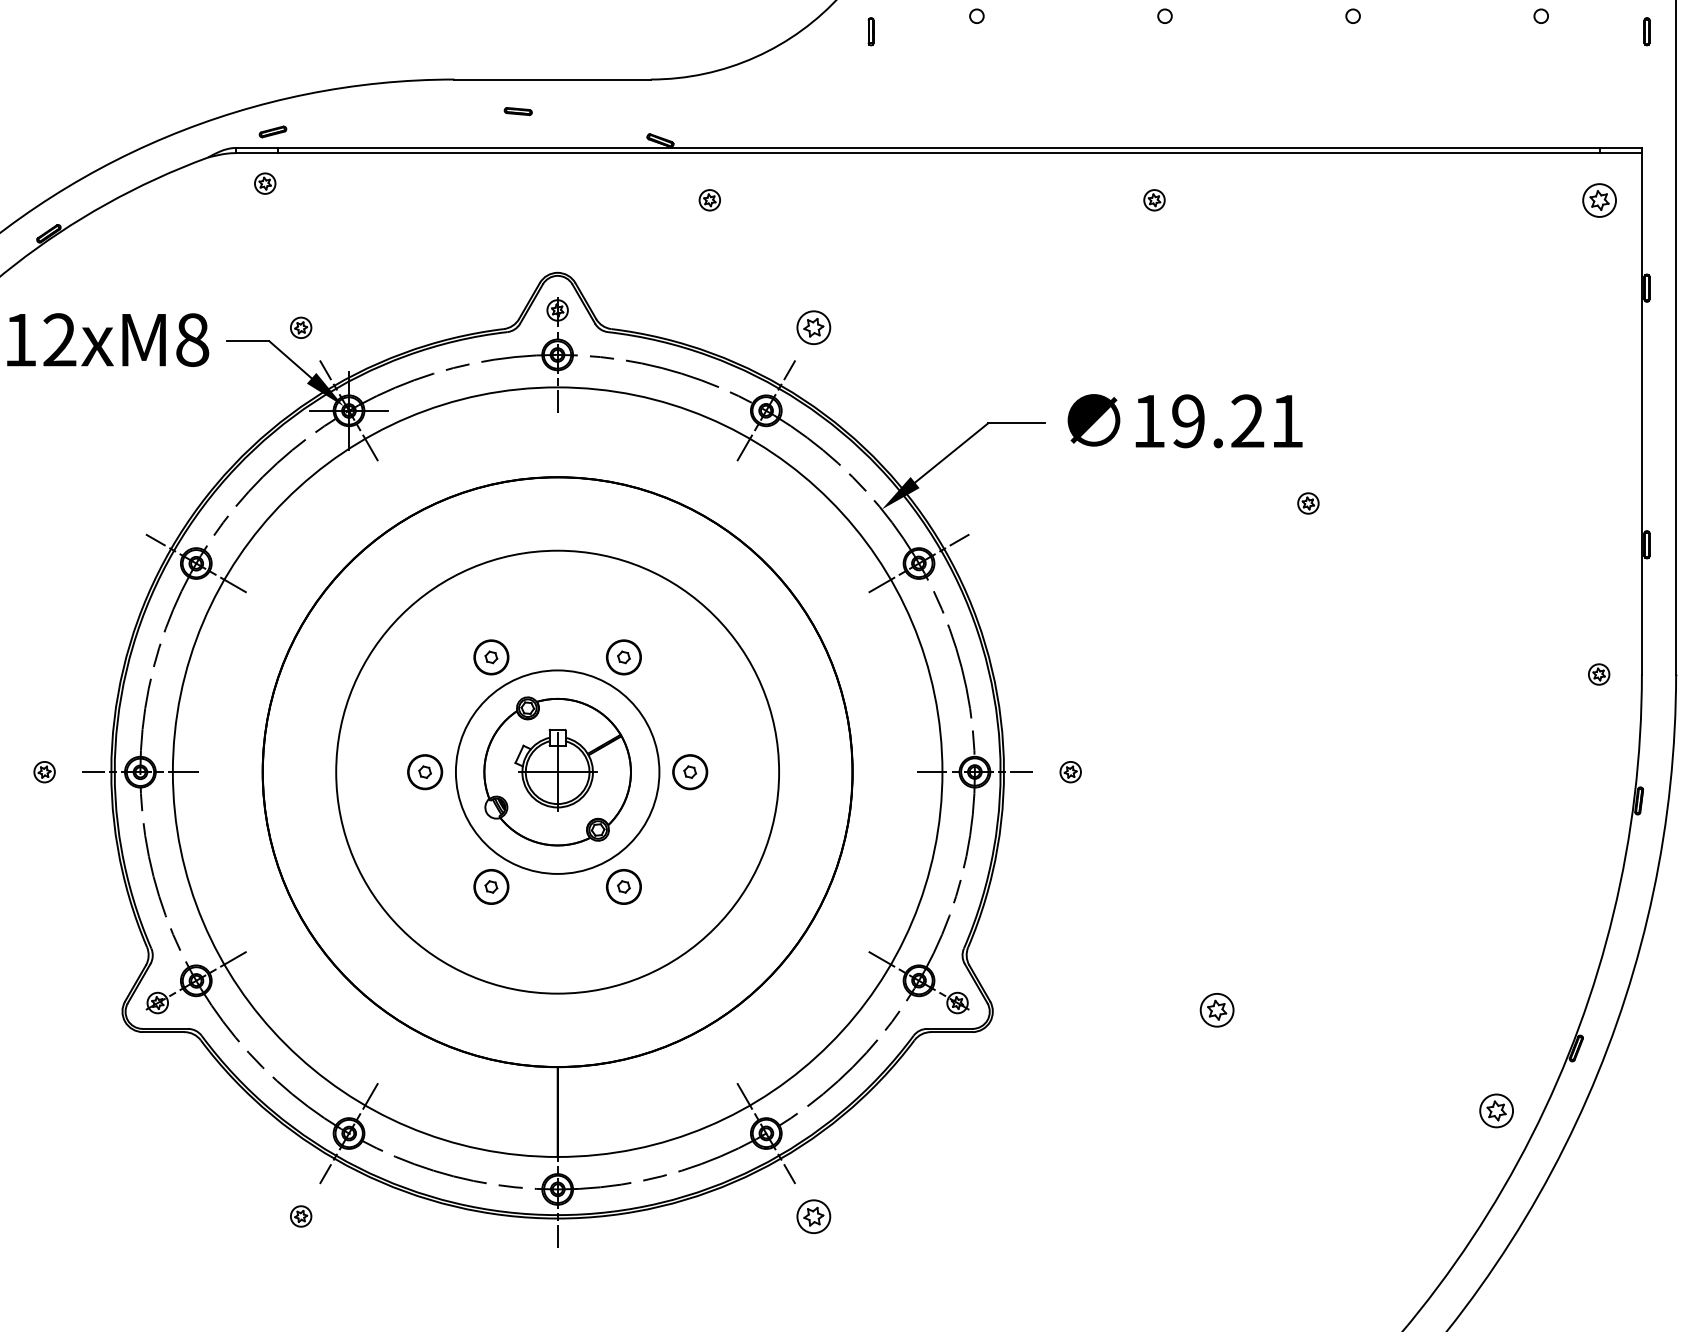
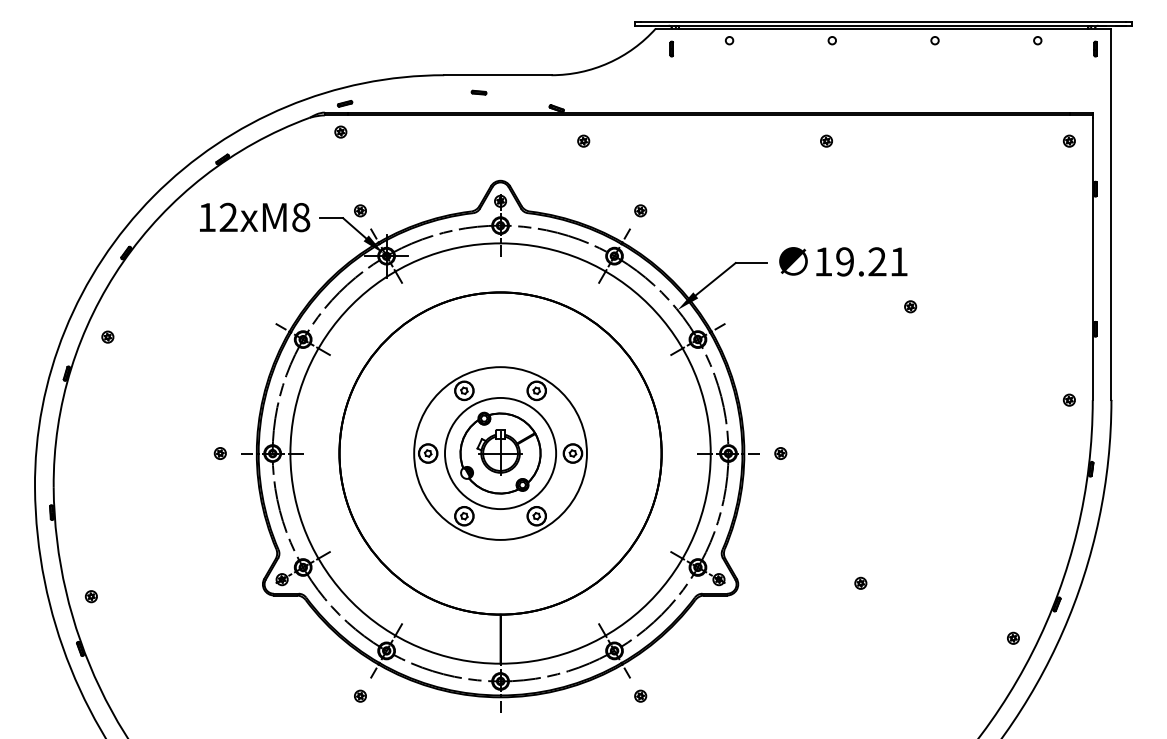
part: (1597, 199) -> (1068, 140), size x0.62
part: (813, 327) -> (640, 210), size x0.62
circle: (557, 772) -> (500, 453), size x0.71
part: (1216, 1008) -> (860, 582), size x0.62
part: (1496, 1108) -> (1013, 637), size x0.62
part: (813, 1215) -> (640, 695), size x0.62

